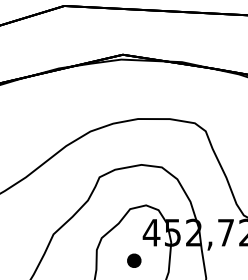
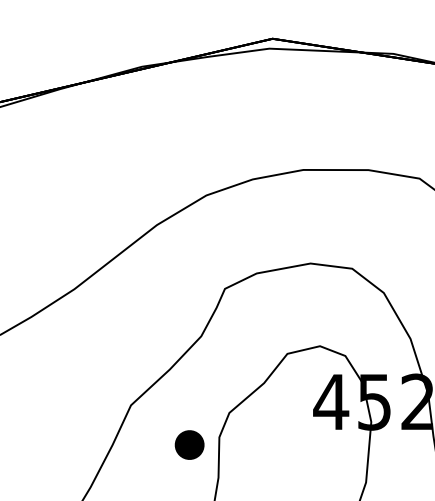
part: (134, 260) -> (190, 444), moved

